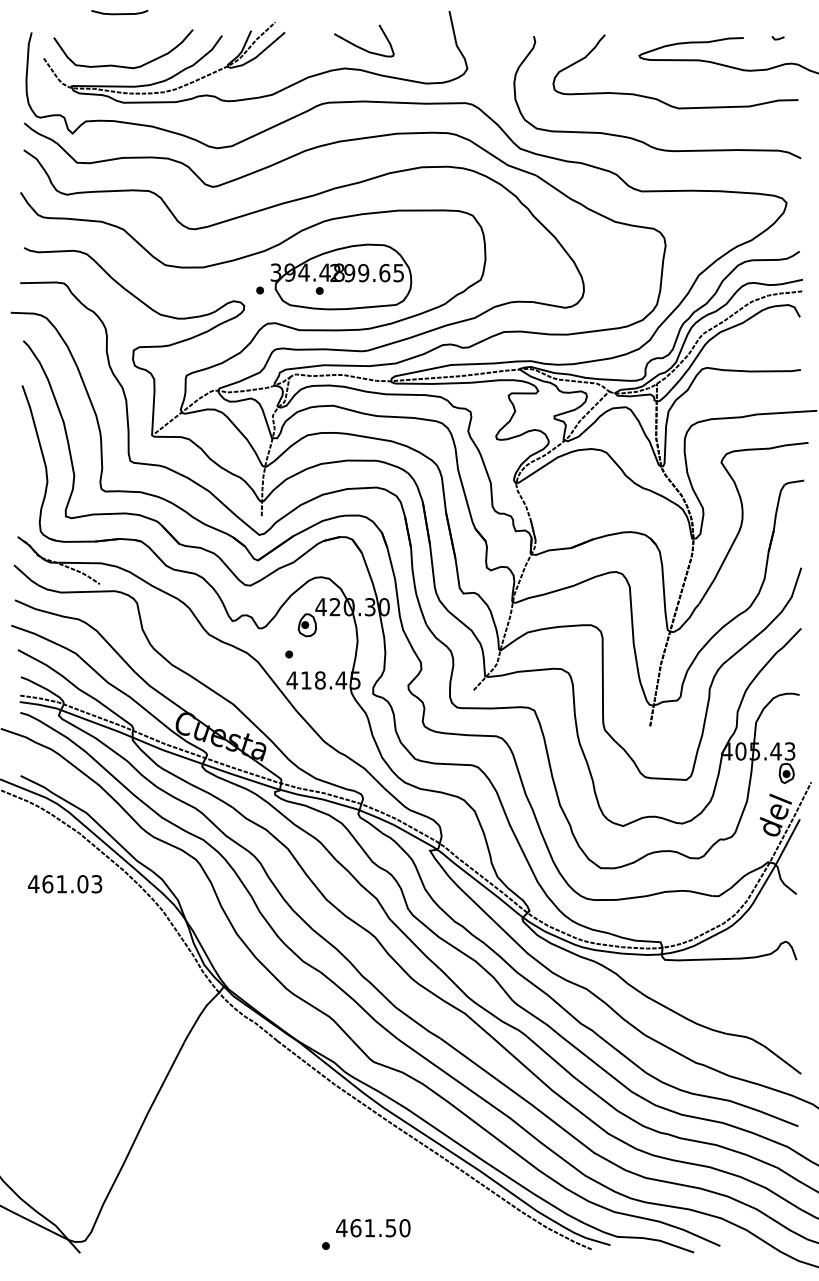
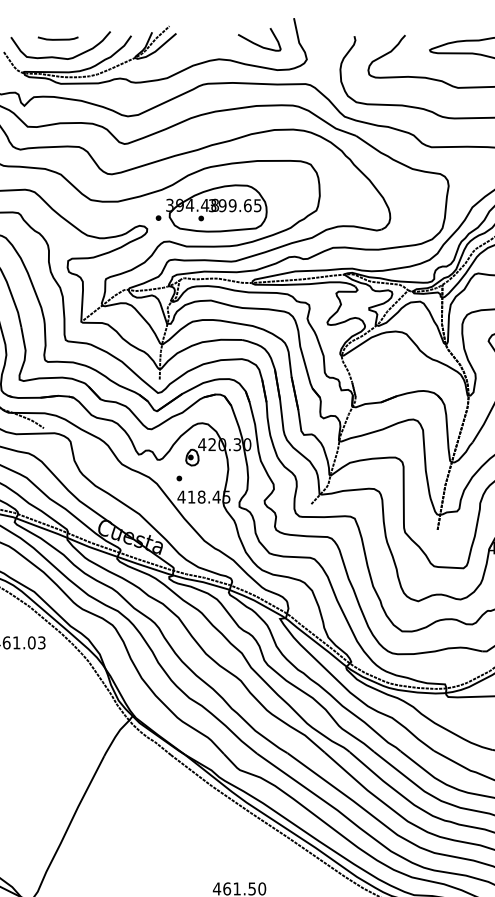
curve: (119, 13) -> (57, 39), moved
curve: (361, 47) -> (257, 44), moved
text: (335, 273) -> (212, 205), 299.65 -> 399.65

